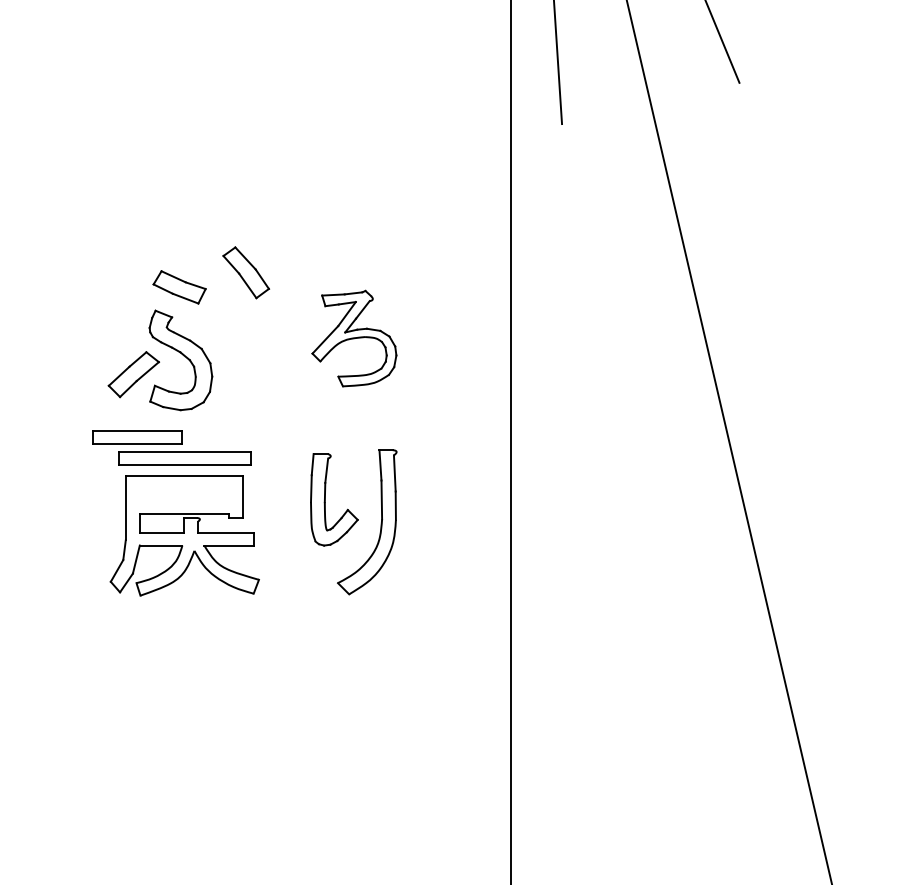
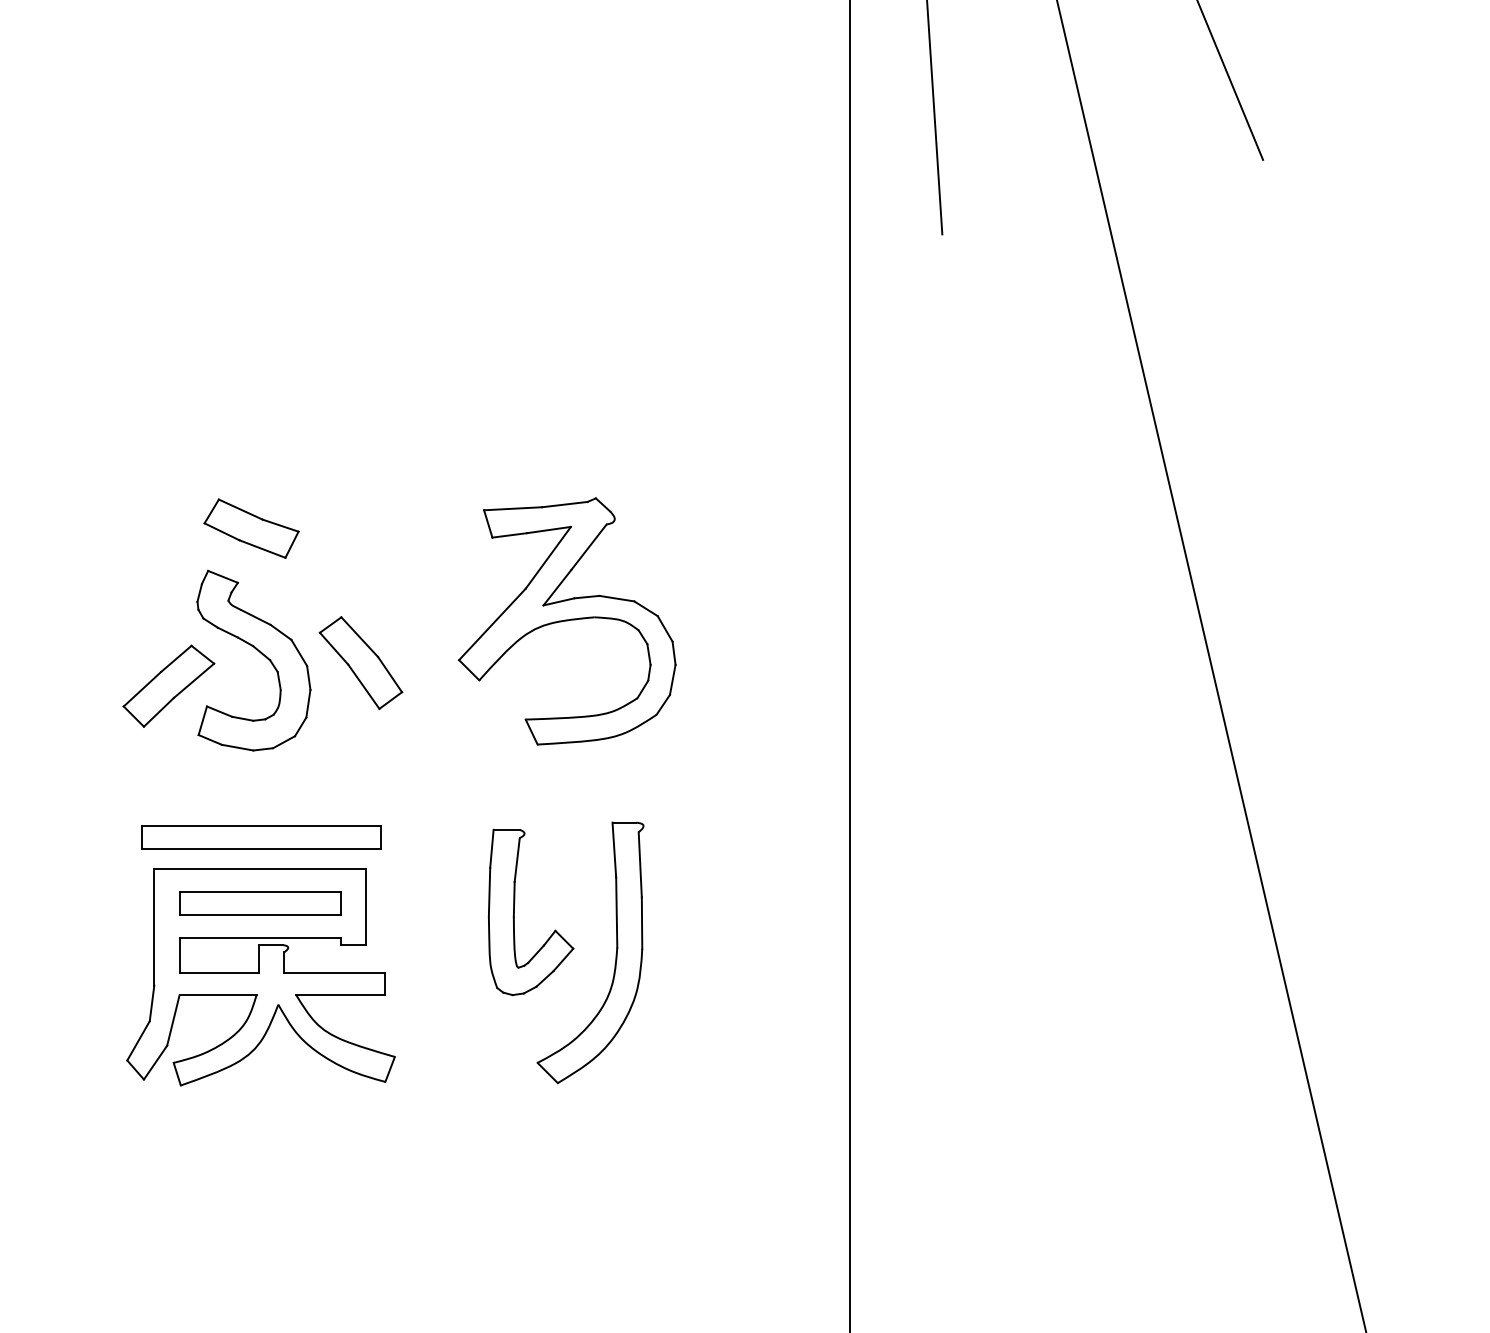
part: (246, 272) -> (361, 662), moved
part: (354, 338) -> (567, 620), size x1.43
part: (137, 437) -> (260, 902), moved

